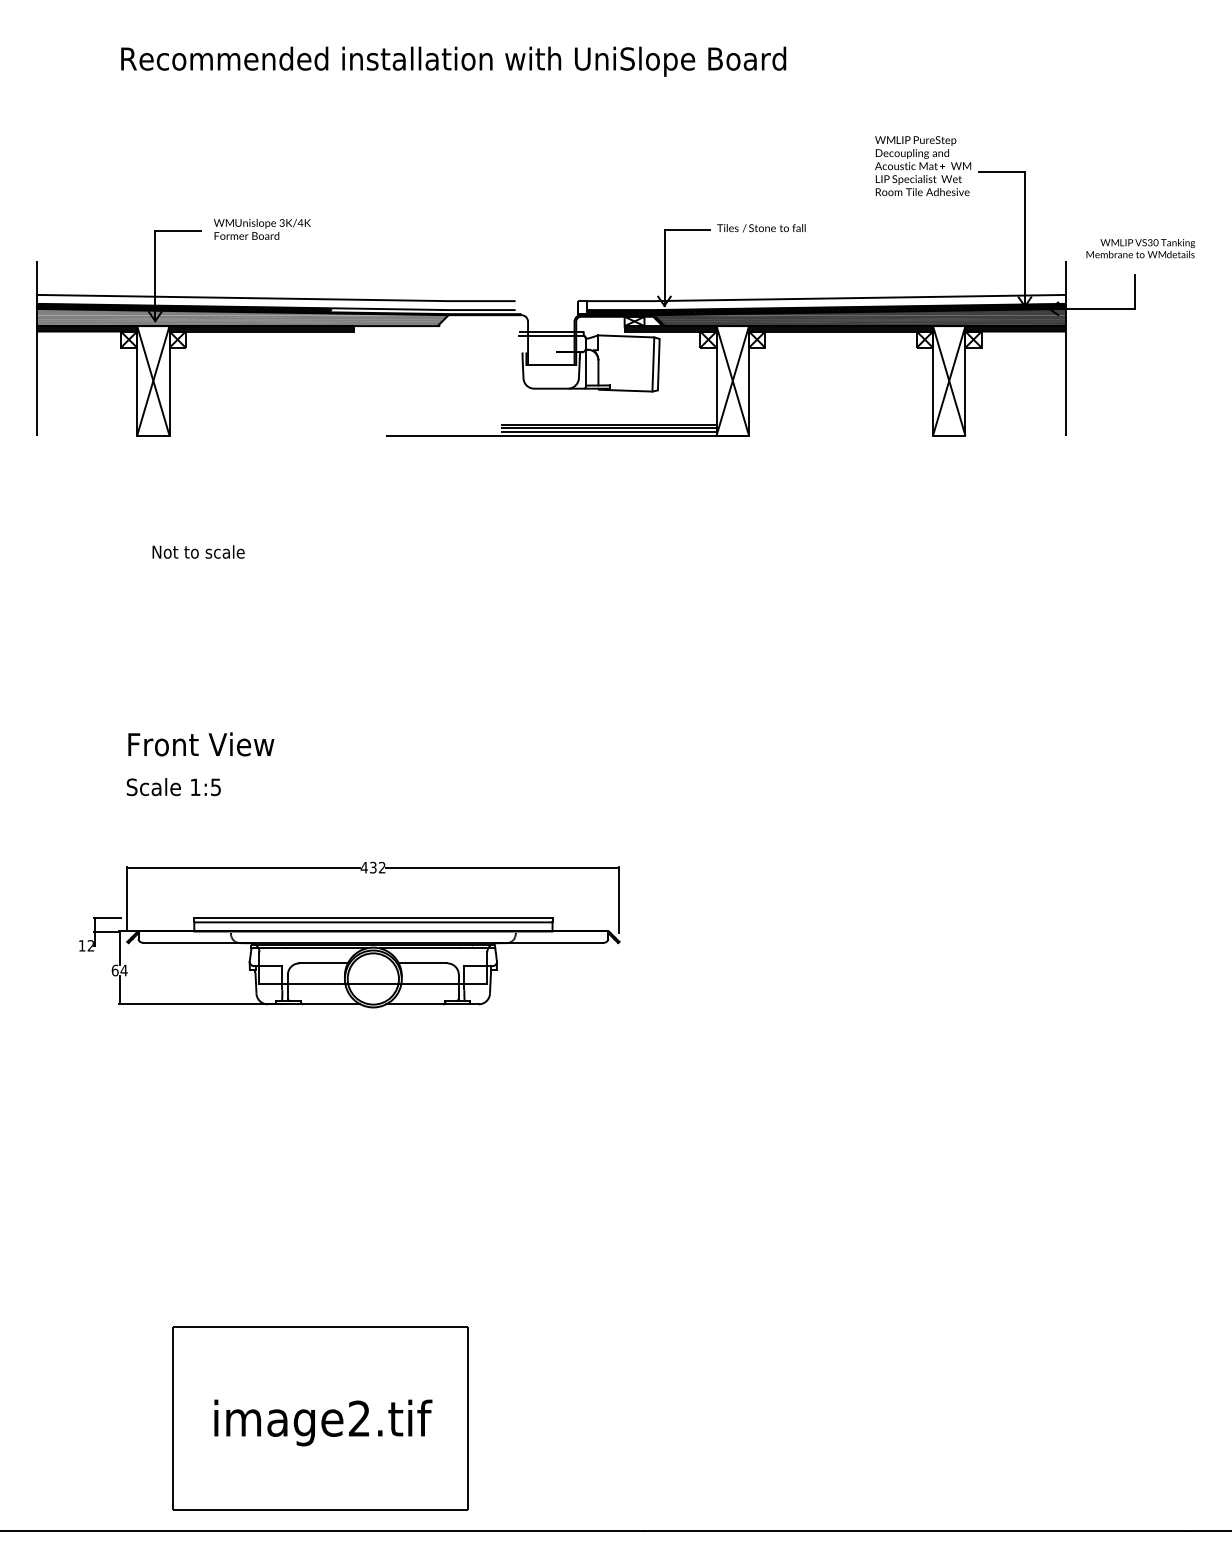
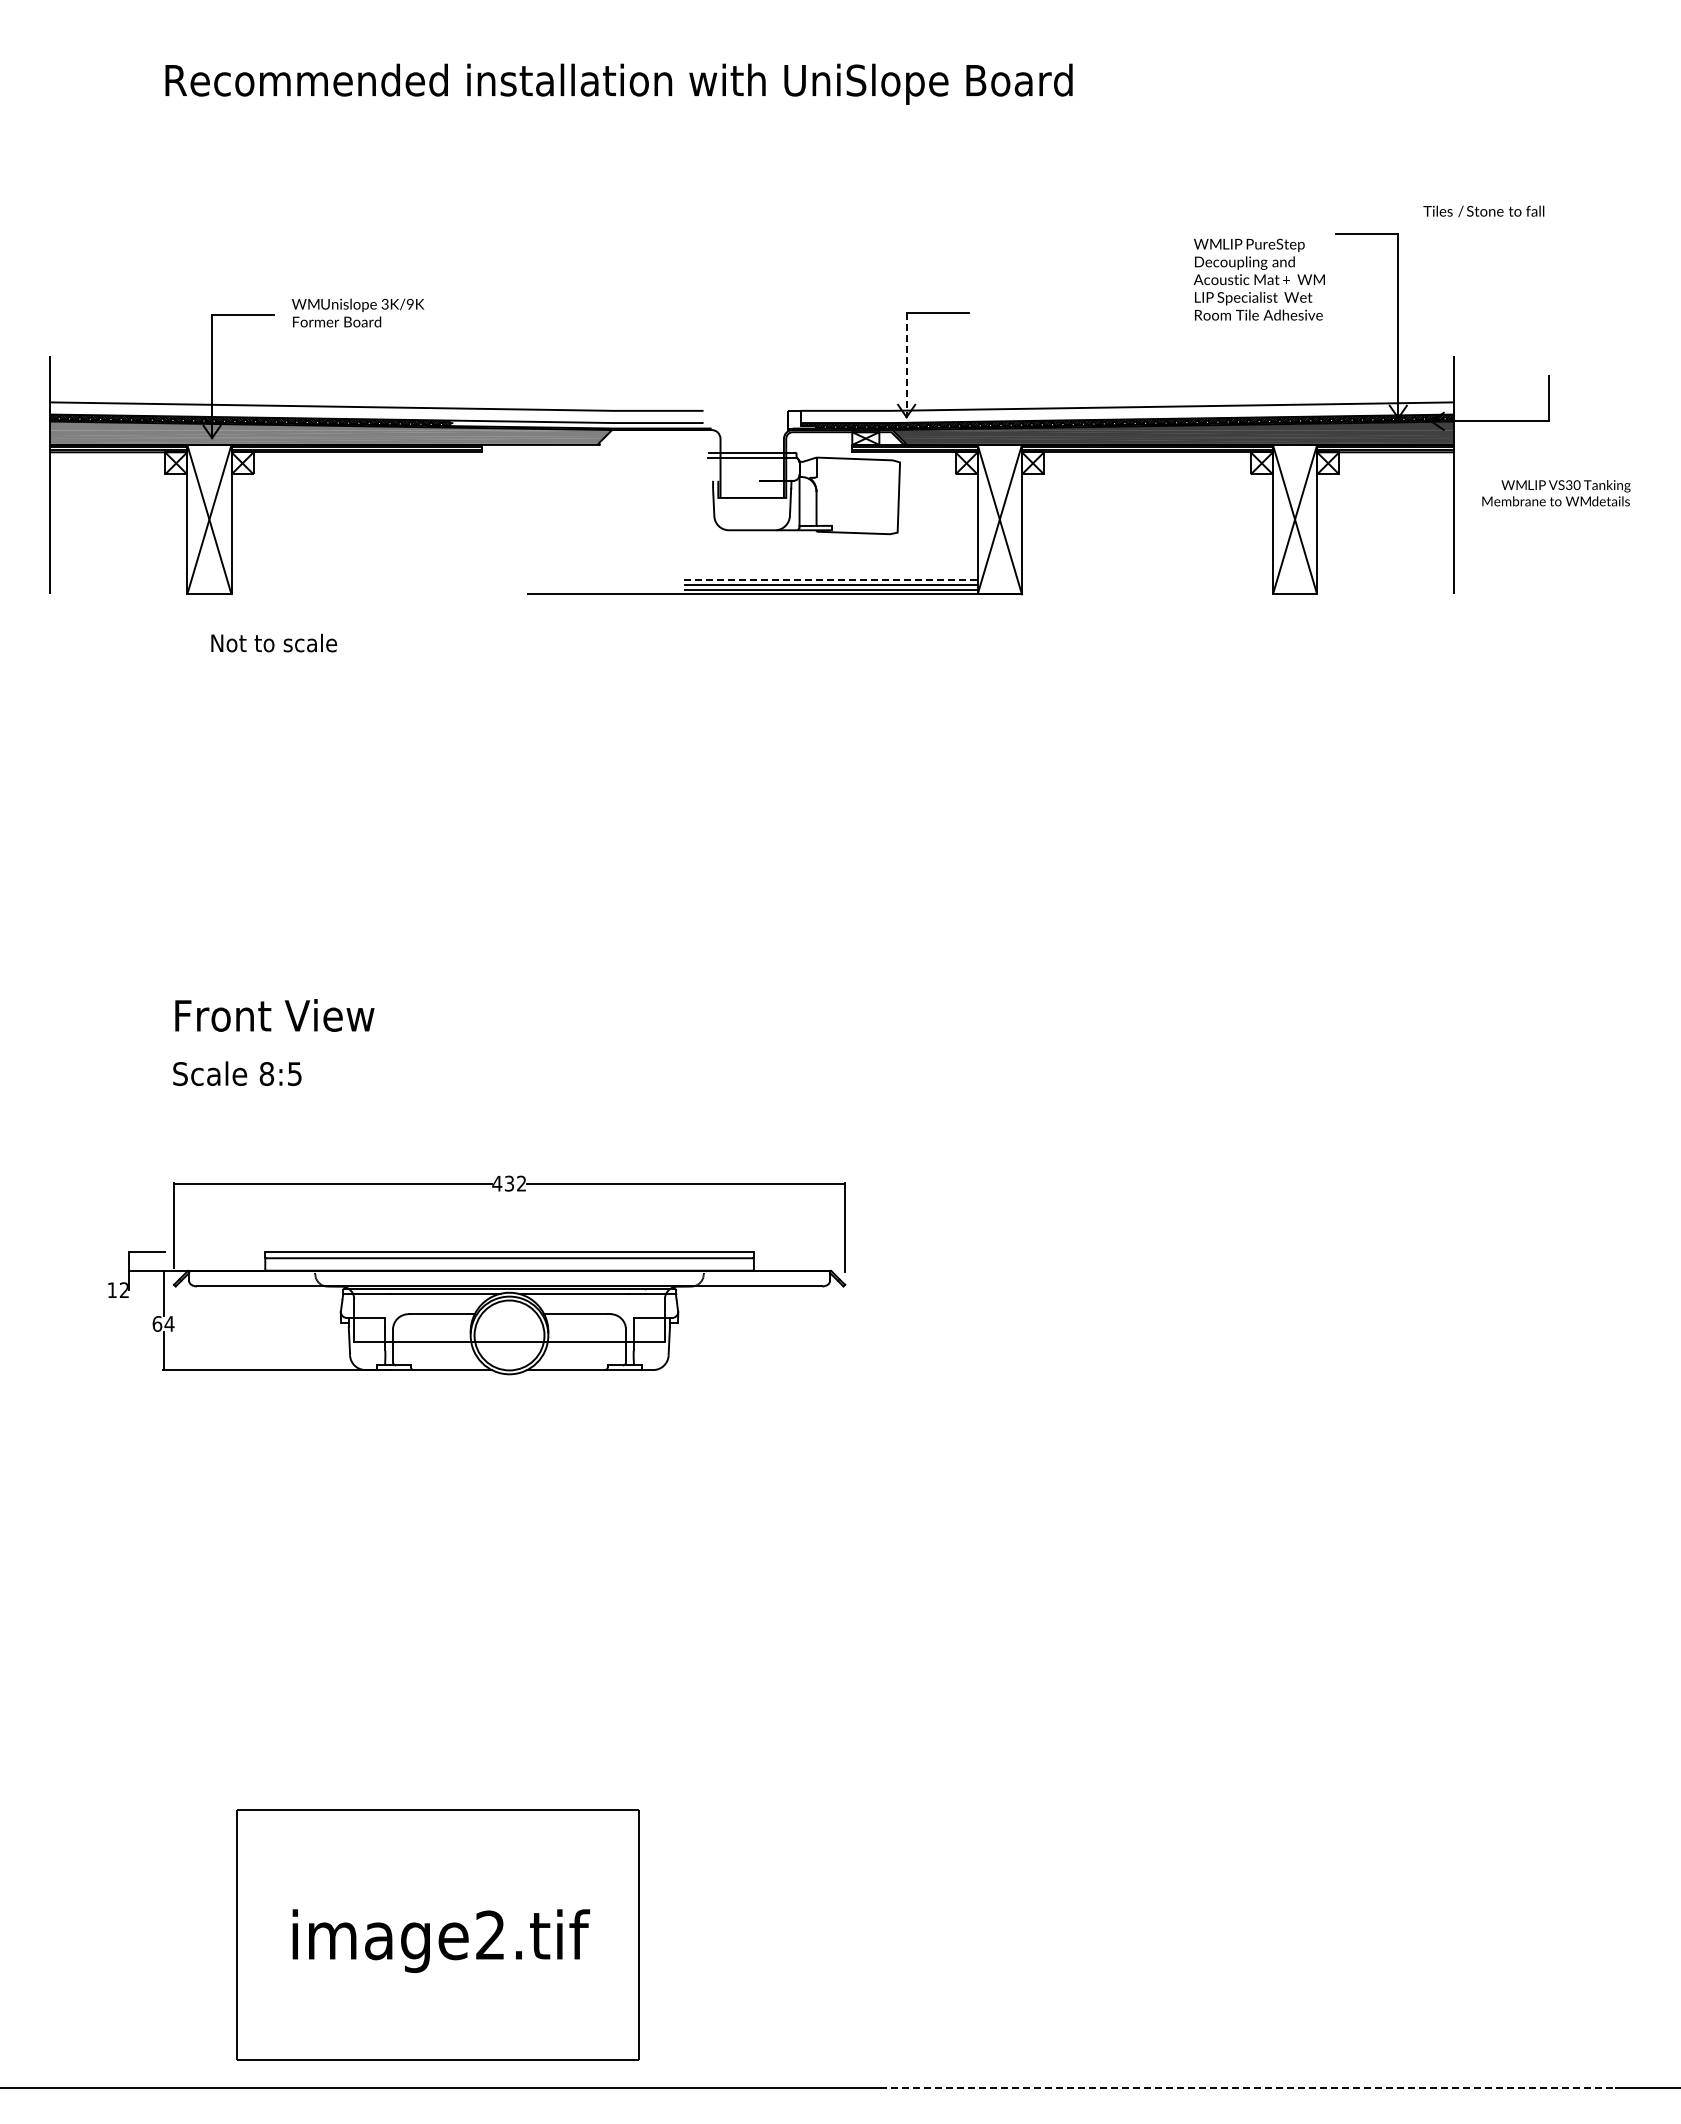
text: (922, 165) -> (1258, 279), moved
text: (300, 222) -> (410, 303), 3K/4K -> 3K/9K
text: (761, 228) -> (1483, 211), moved
text: (1140, 248) -> (1556, 493), moved
line: (664, 267) -> (906, 365), solid -> dashed
line: (653, 364) -> (891, 497), removed
line: (608, 424) -> (830, 579), solid -> dashed
text: (198, 551) -> (274, 642), moved
text: (195, 786) -> (266, 1073), 1:5 -> 8:5
line: (914, 1531) -> (1247, 2088), solid -> dashed

